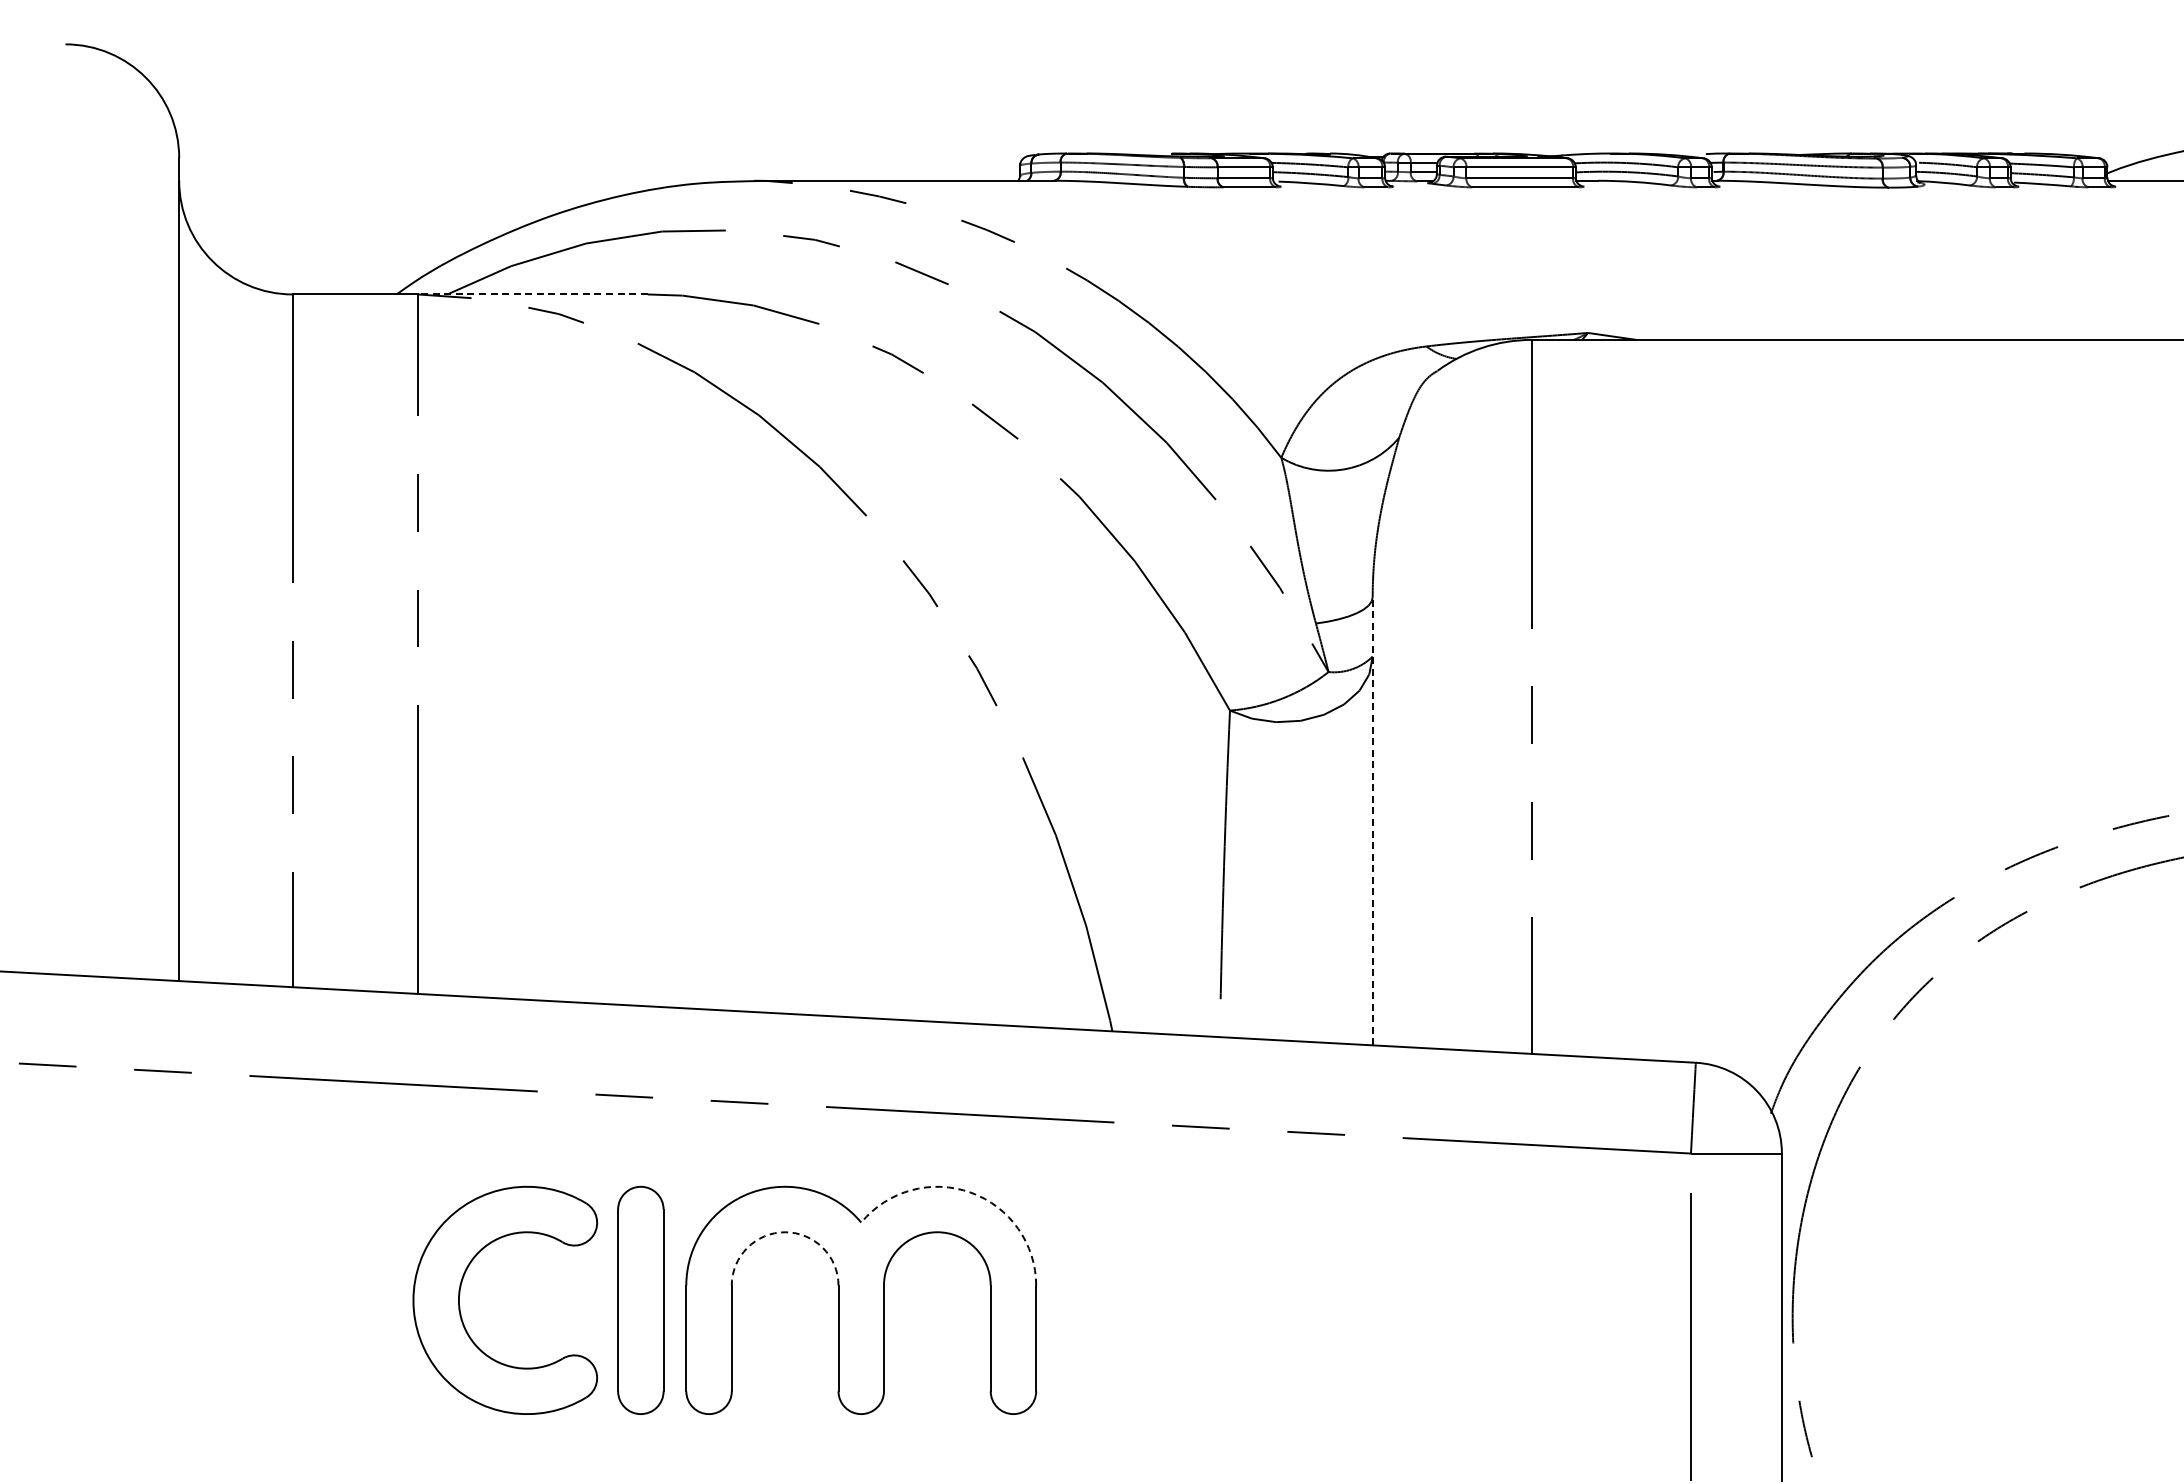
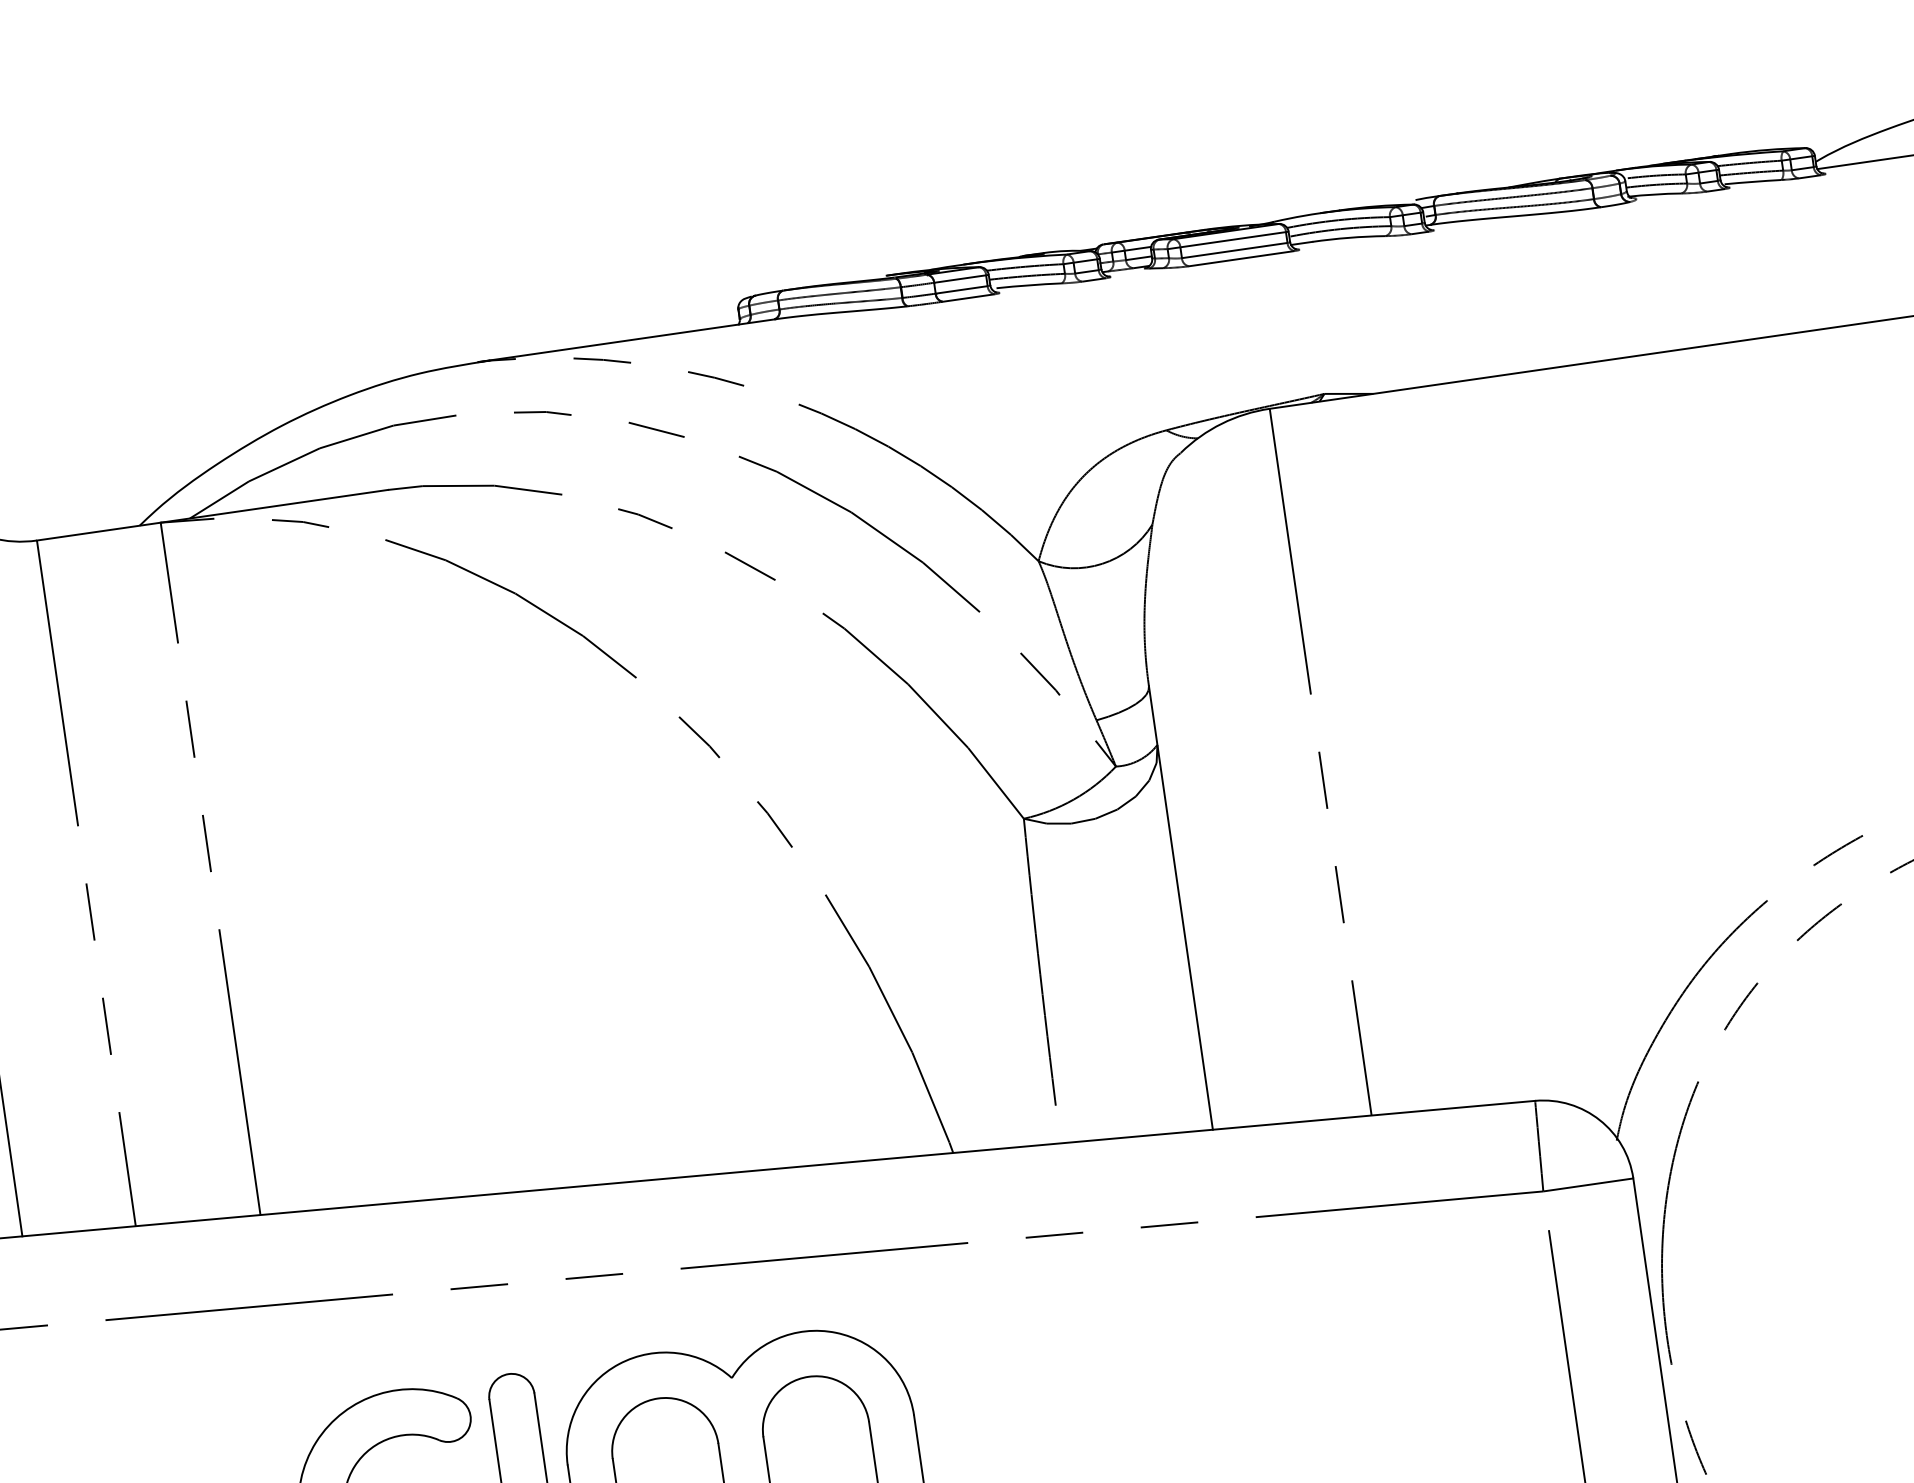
line: (532, 294) -> (274, 506), dashed -> solid
line: (1372, 820) -> (1180, 907), dashed -> solid
arc: (970, 1192) -> (835, 1332), dashed -> solid
arc: (785, 1232) -> (658, 1398), dashed -> solid

